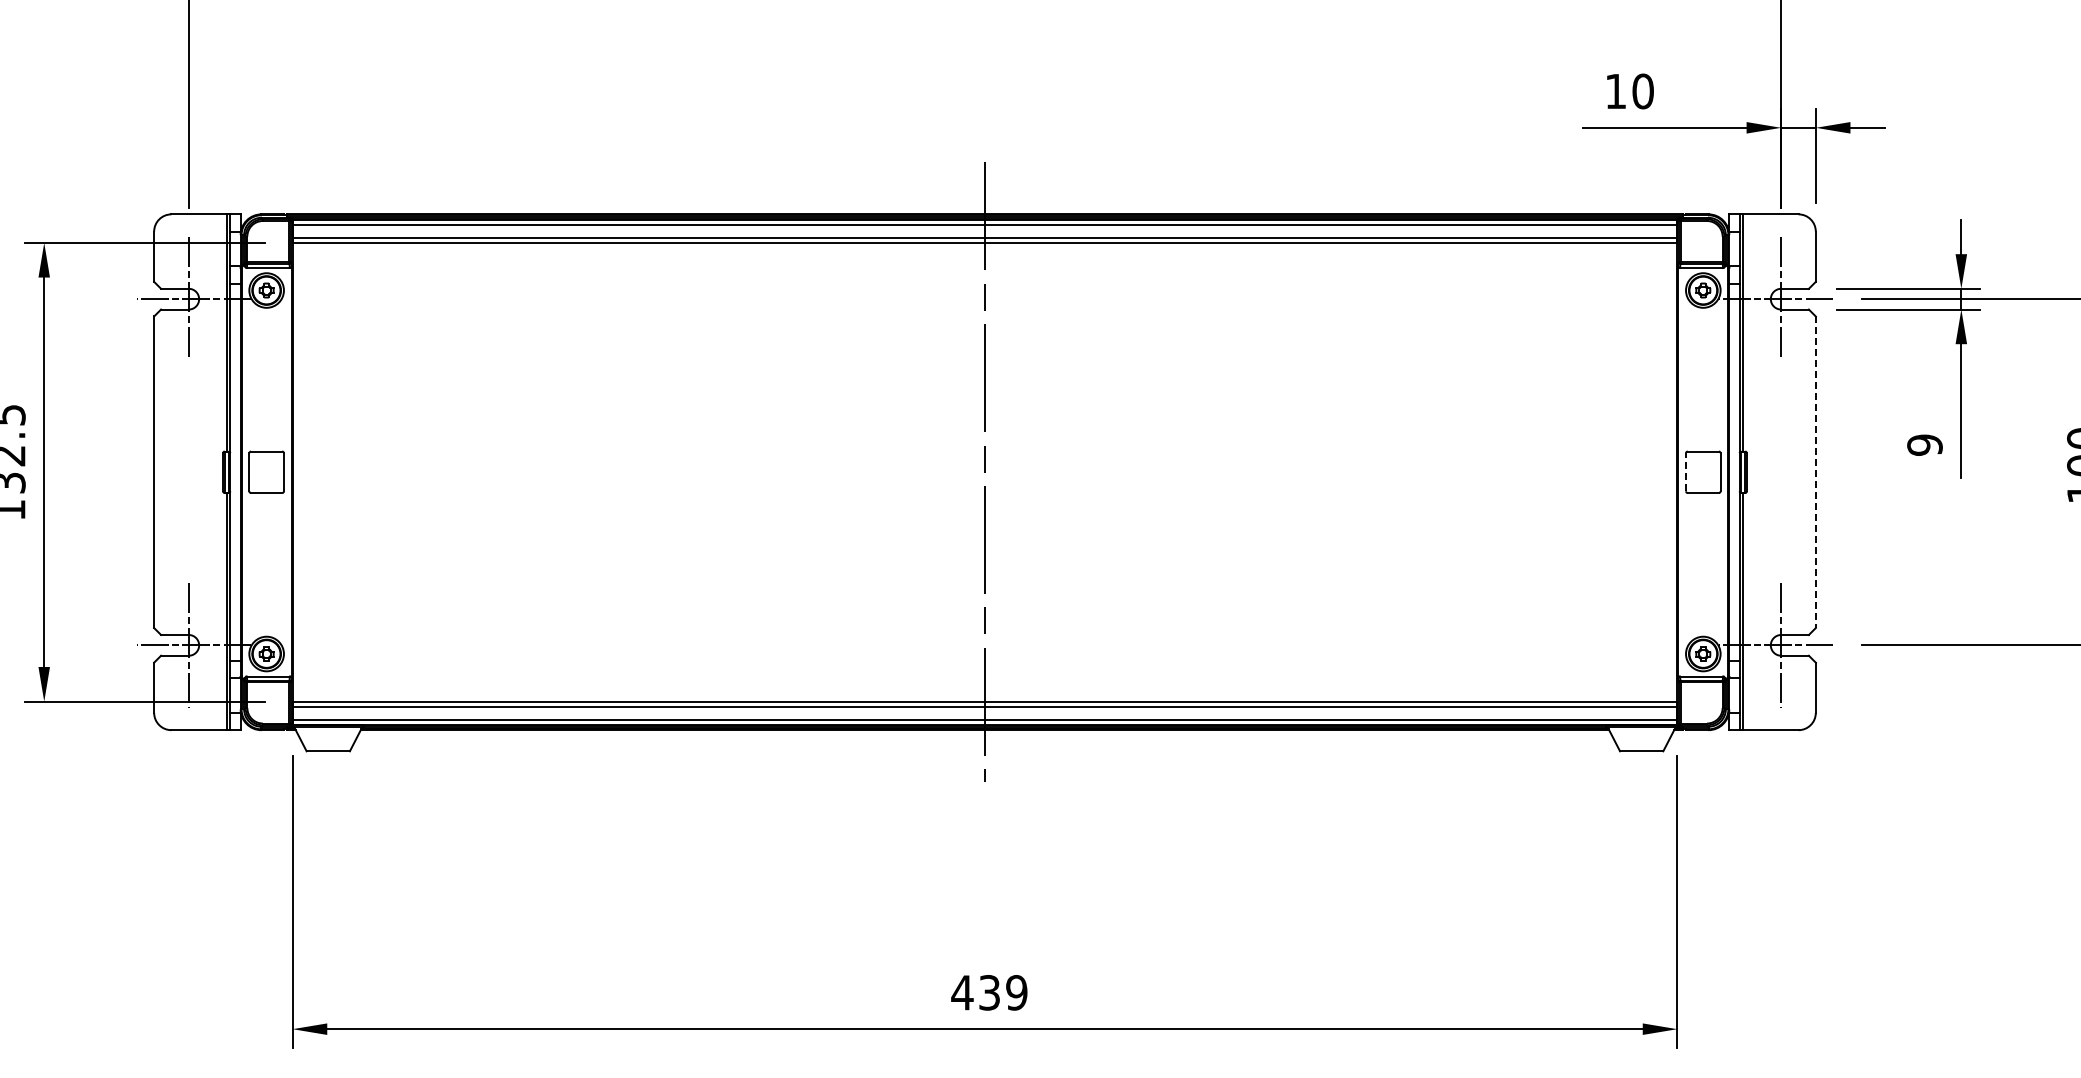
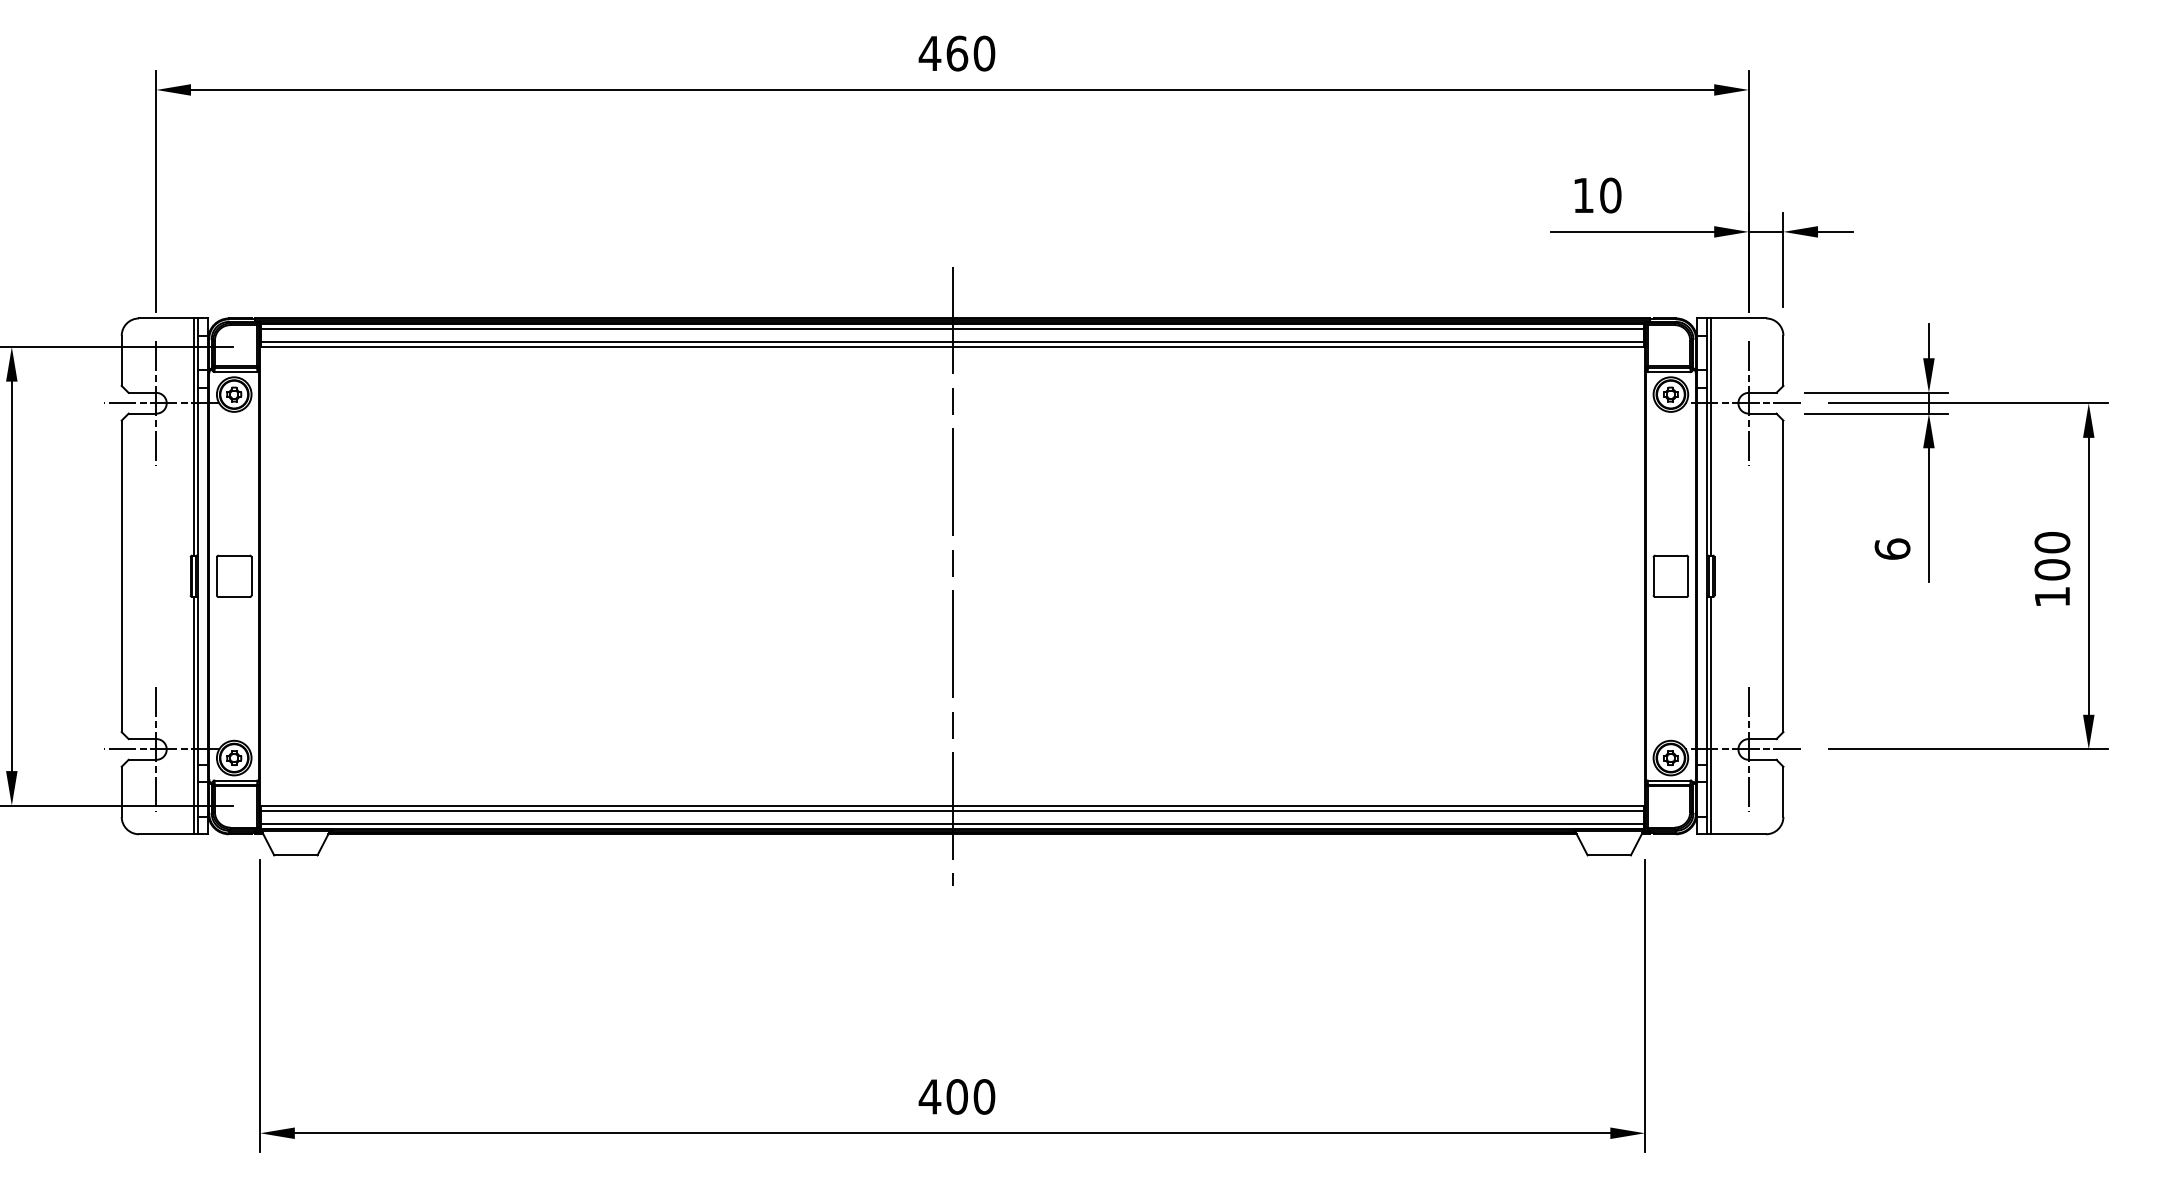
text: (1924, 445) -> (1892, 549), 9 -> 6
line: (1685, 471) -> (1653, 575), dashed -> solid
line: (1815, 472) -> (1783, 576), dashed -> solid
text: (1002, 992) -> (970, 1096), 439 -> 400

